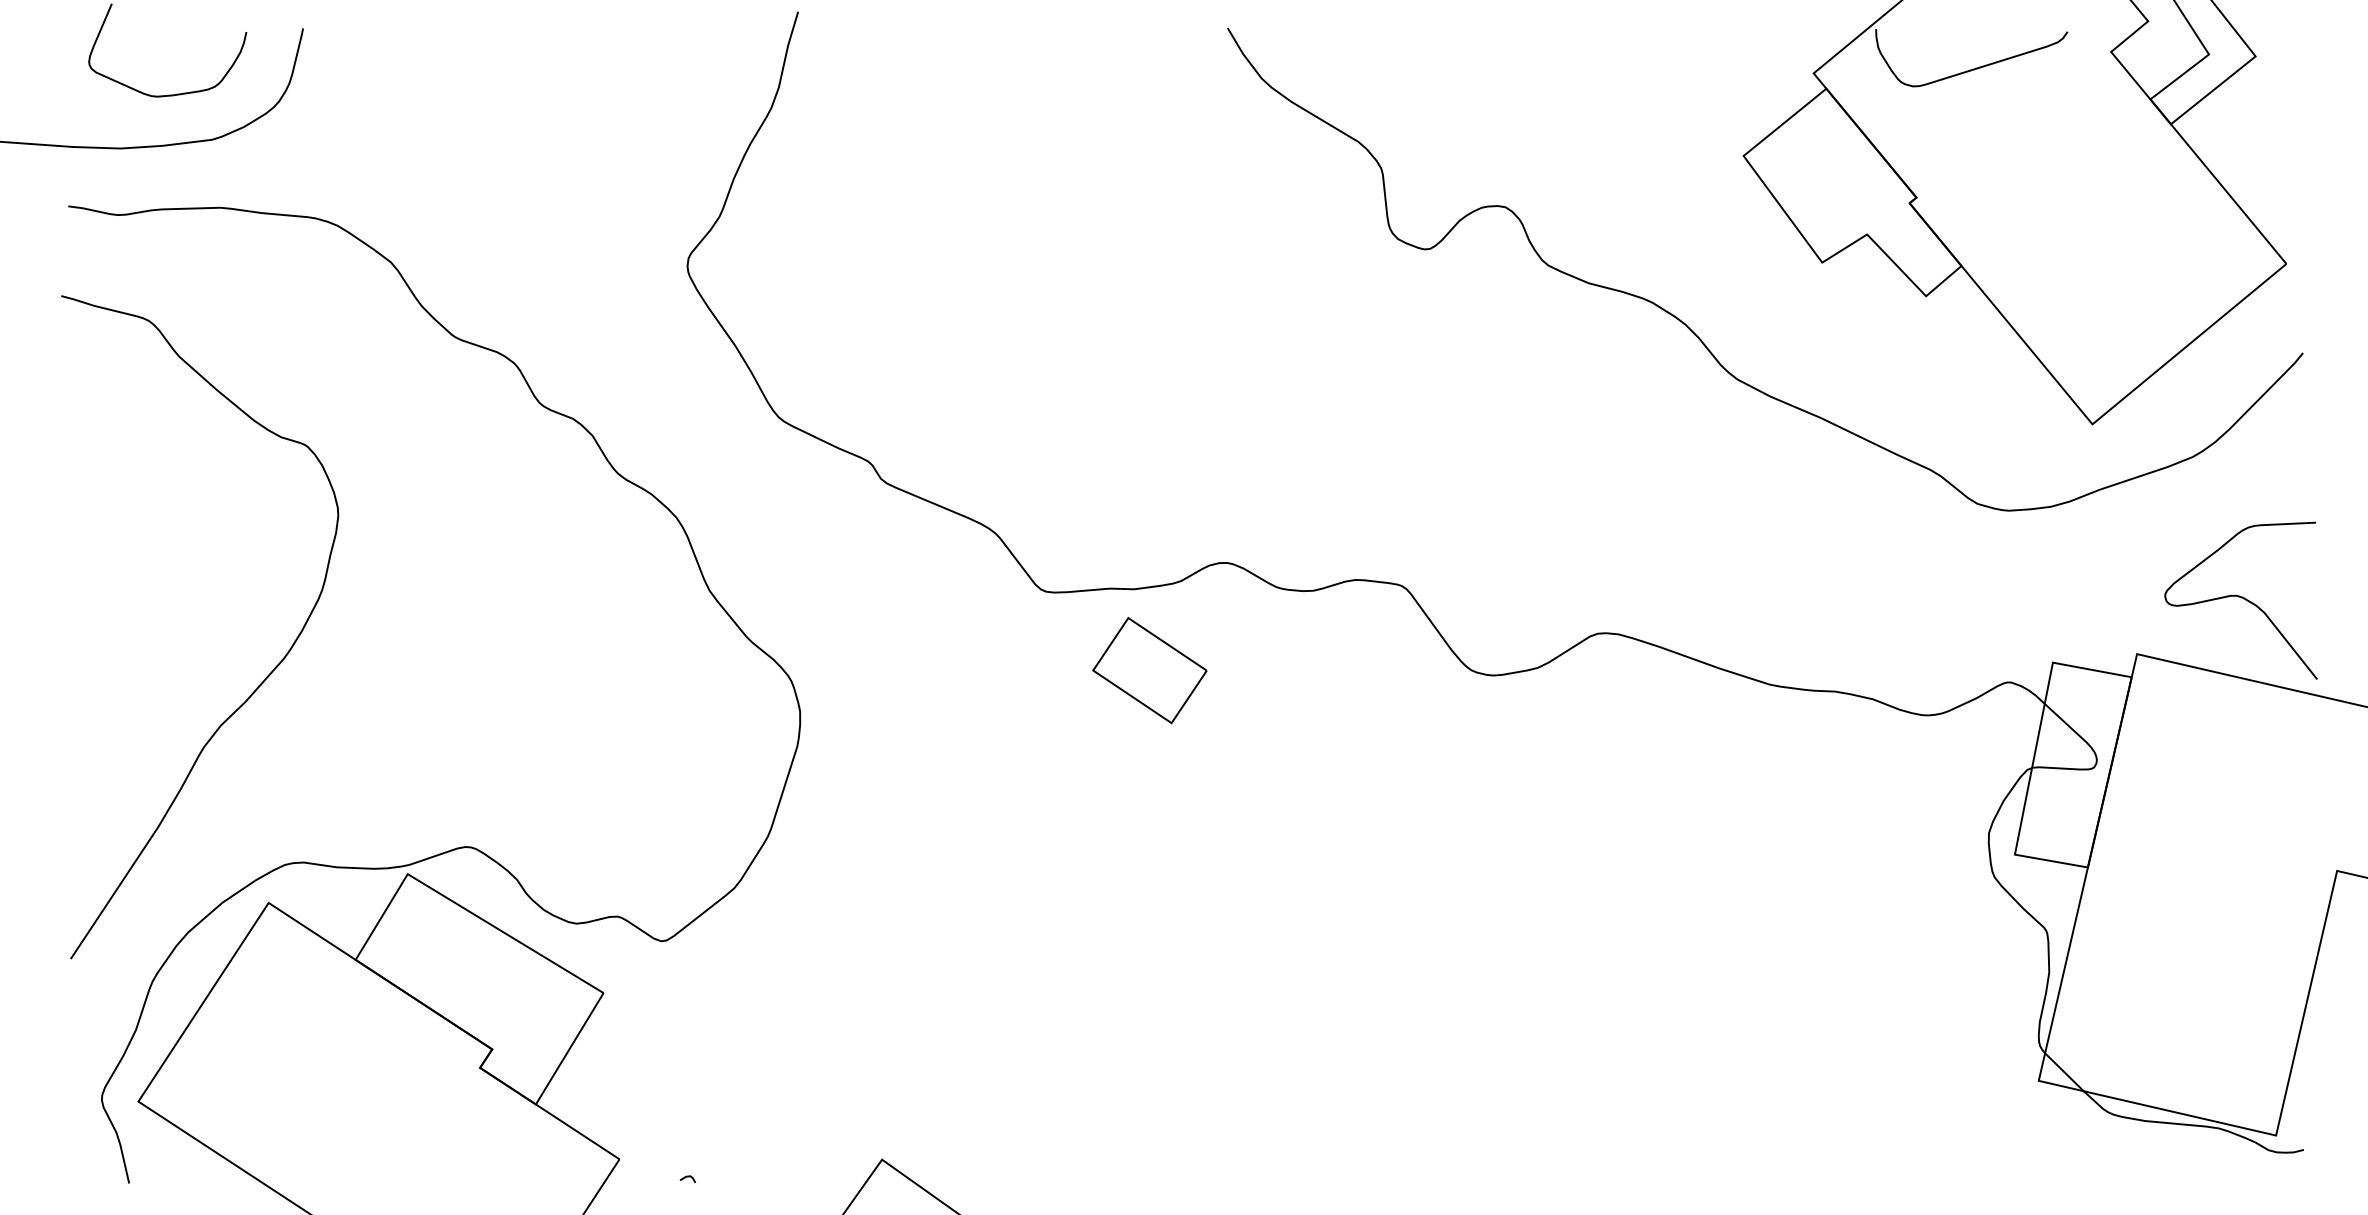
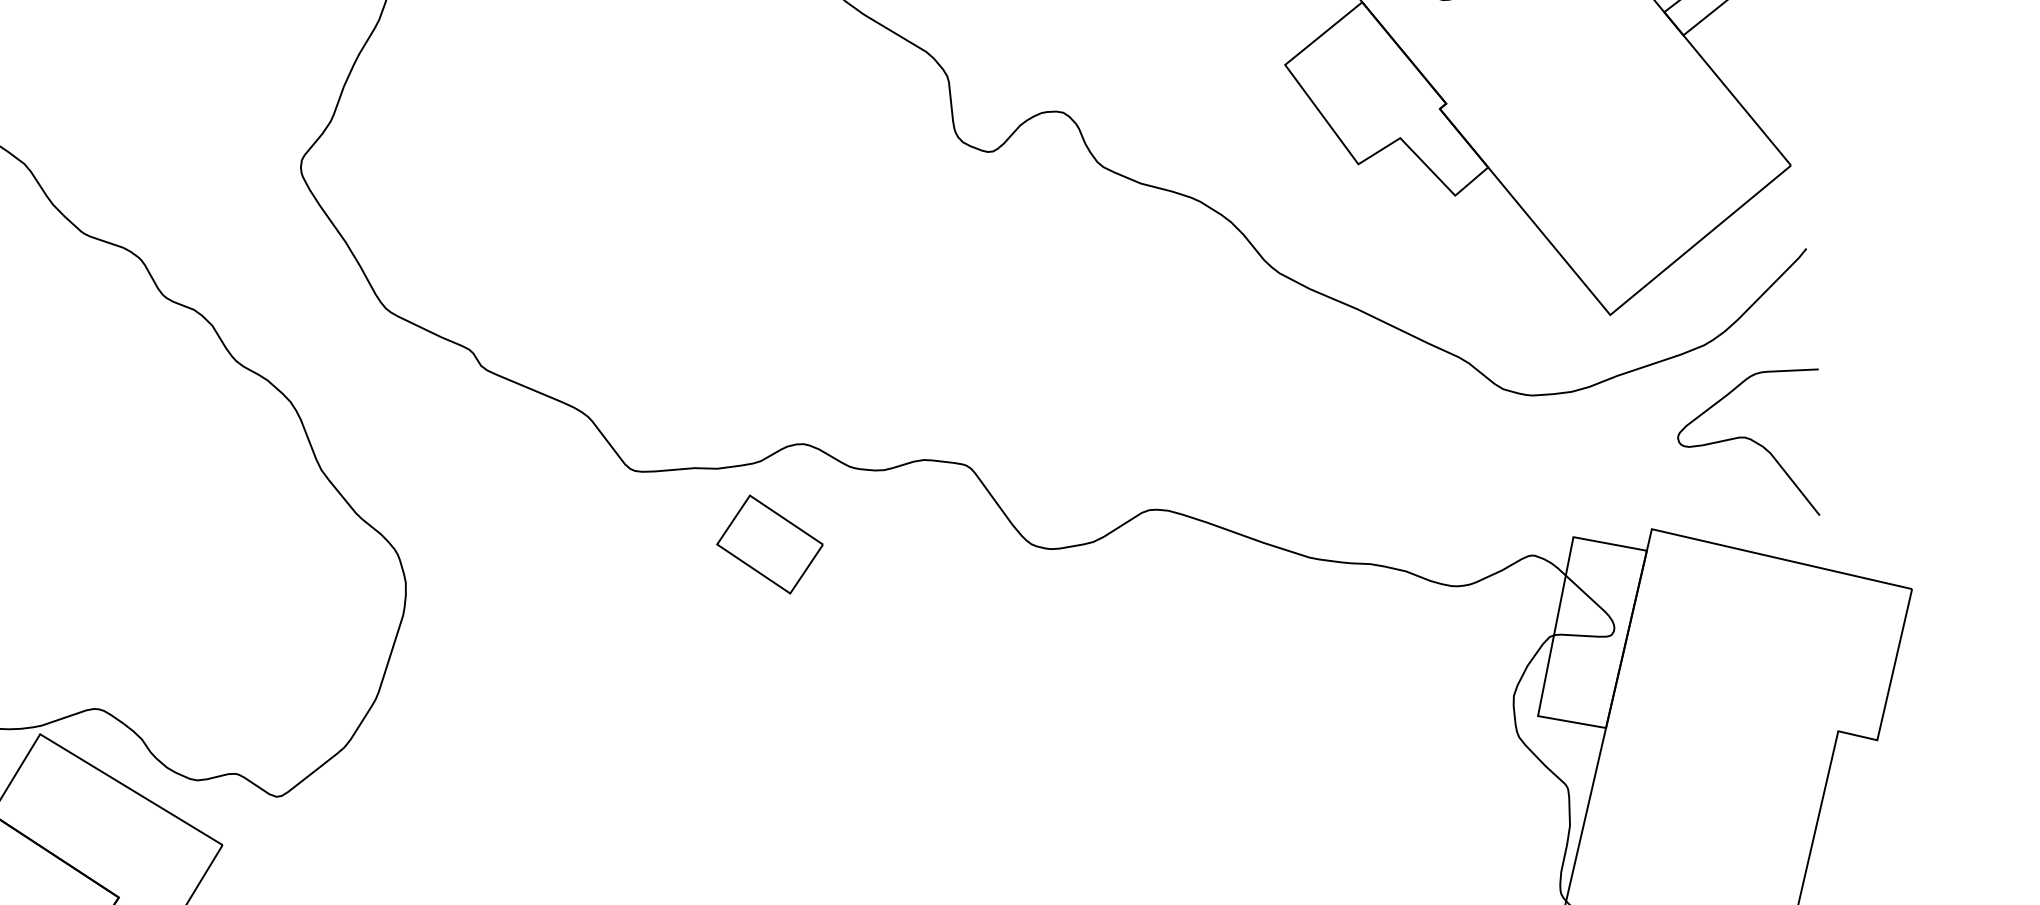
curve: (2241, 598) -> (1749, 440), moved
part: (1149, 670) -> (769, 544), moved

